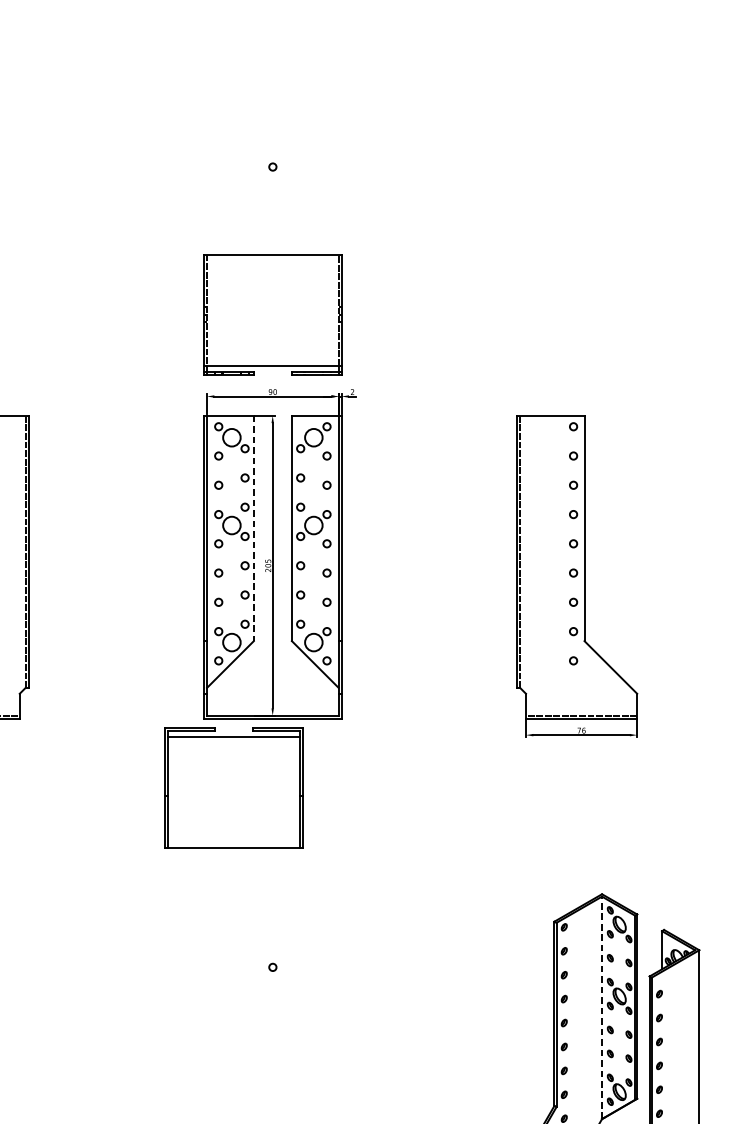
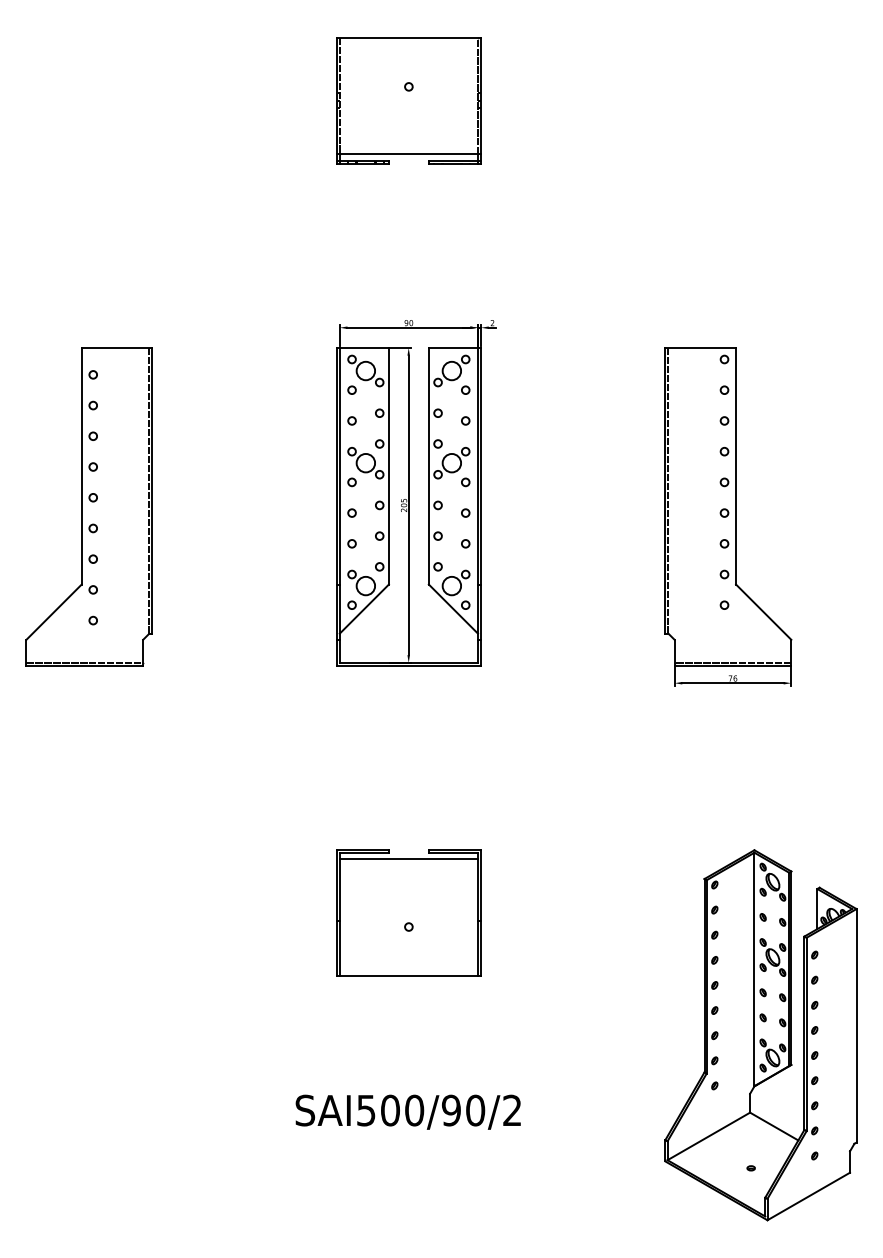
part: (272, 314) -> (408, 100), moved
line: (253, 528) -> (388, 466), dashed -> solid
part: (233, 787) -> (408, 912), moved
line: (602, 1007) -> (754, 969), dashed -> solid

